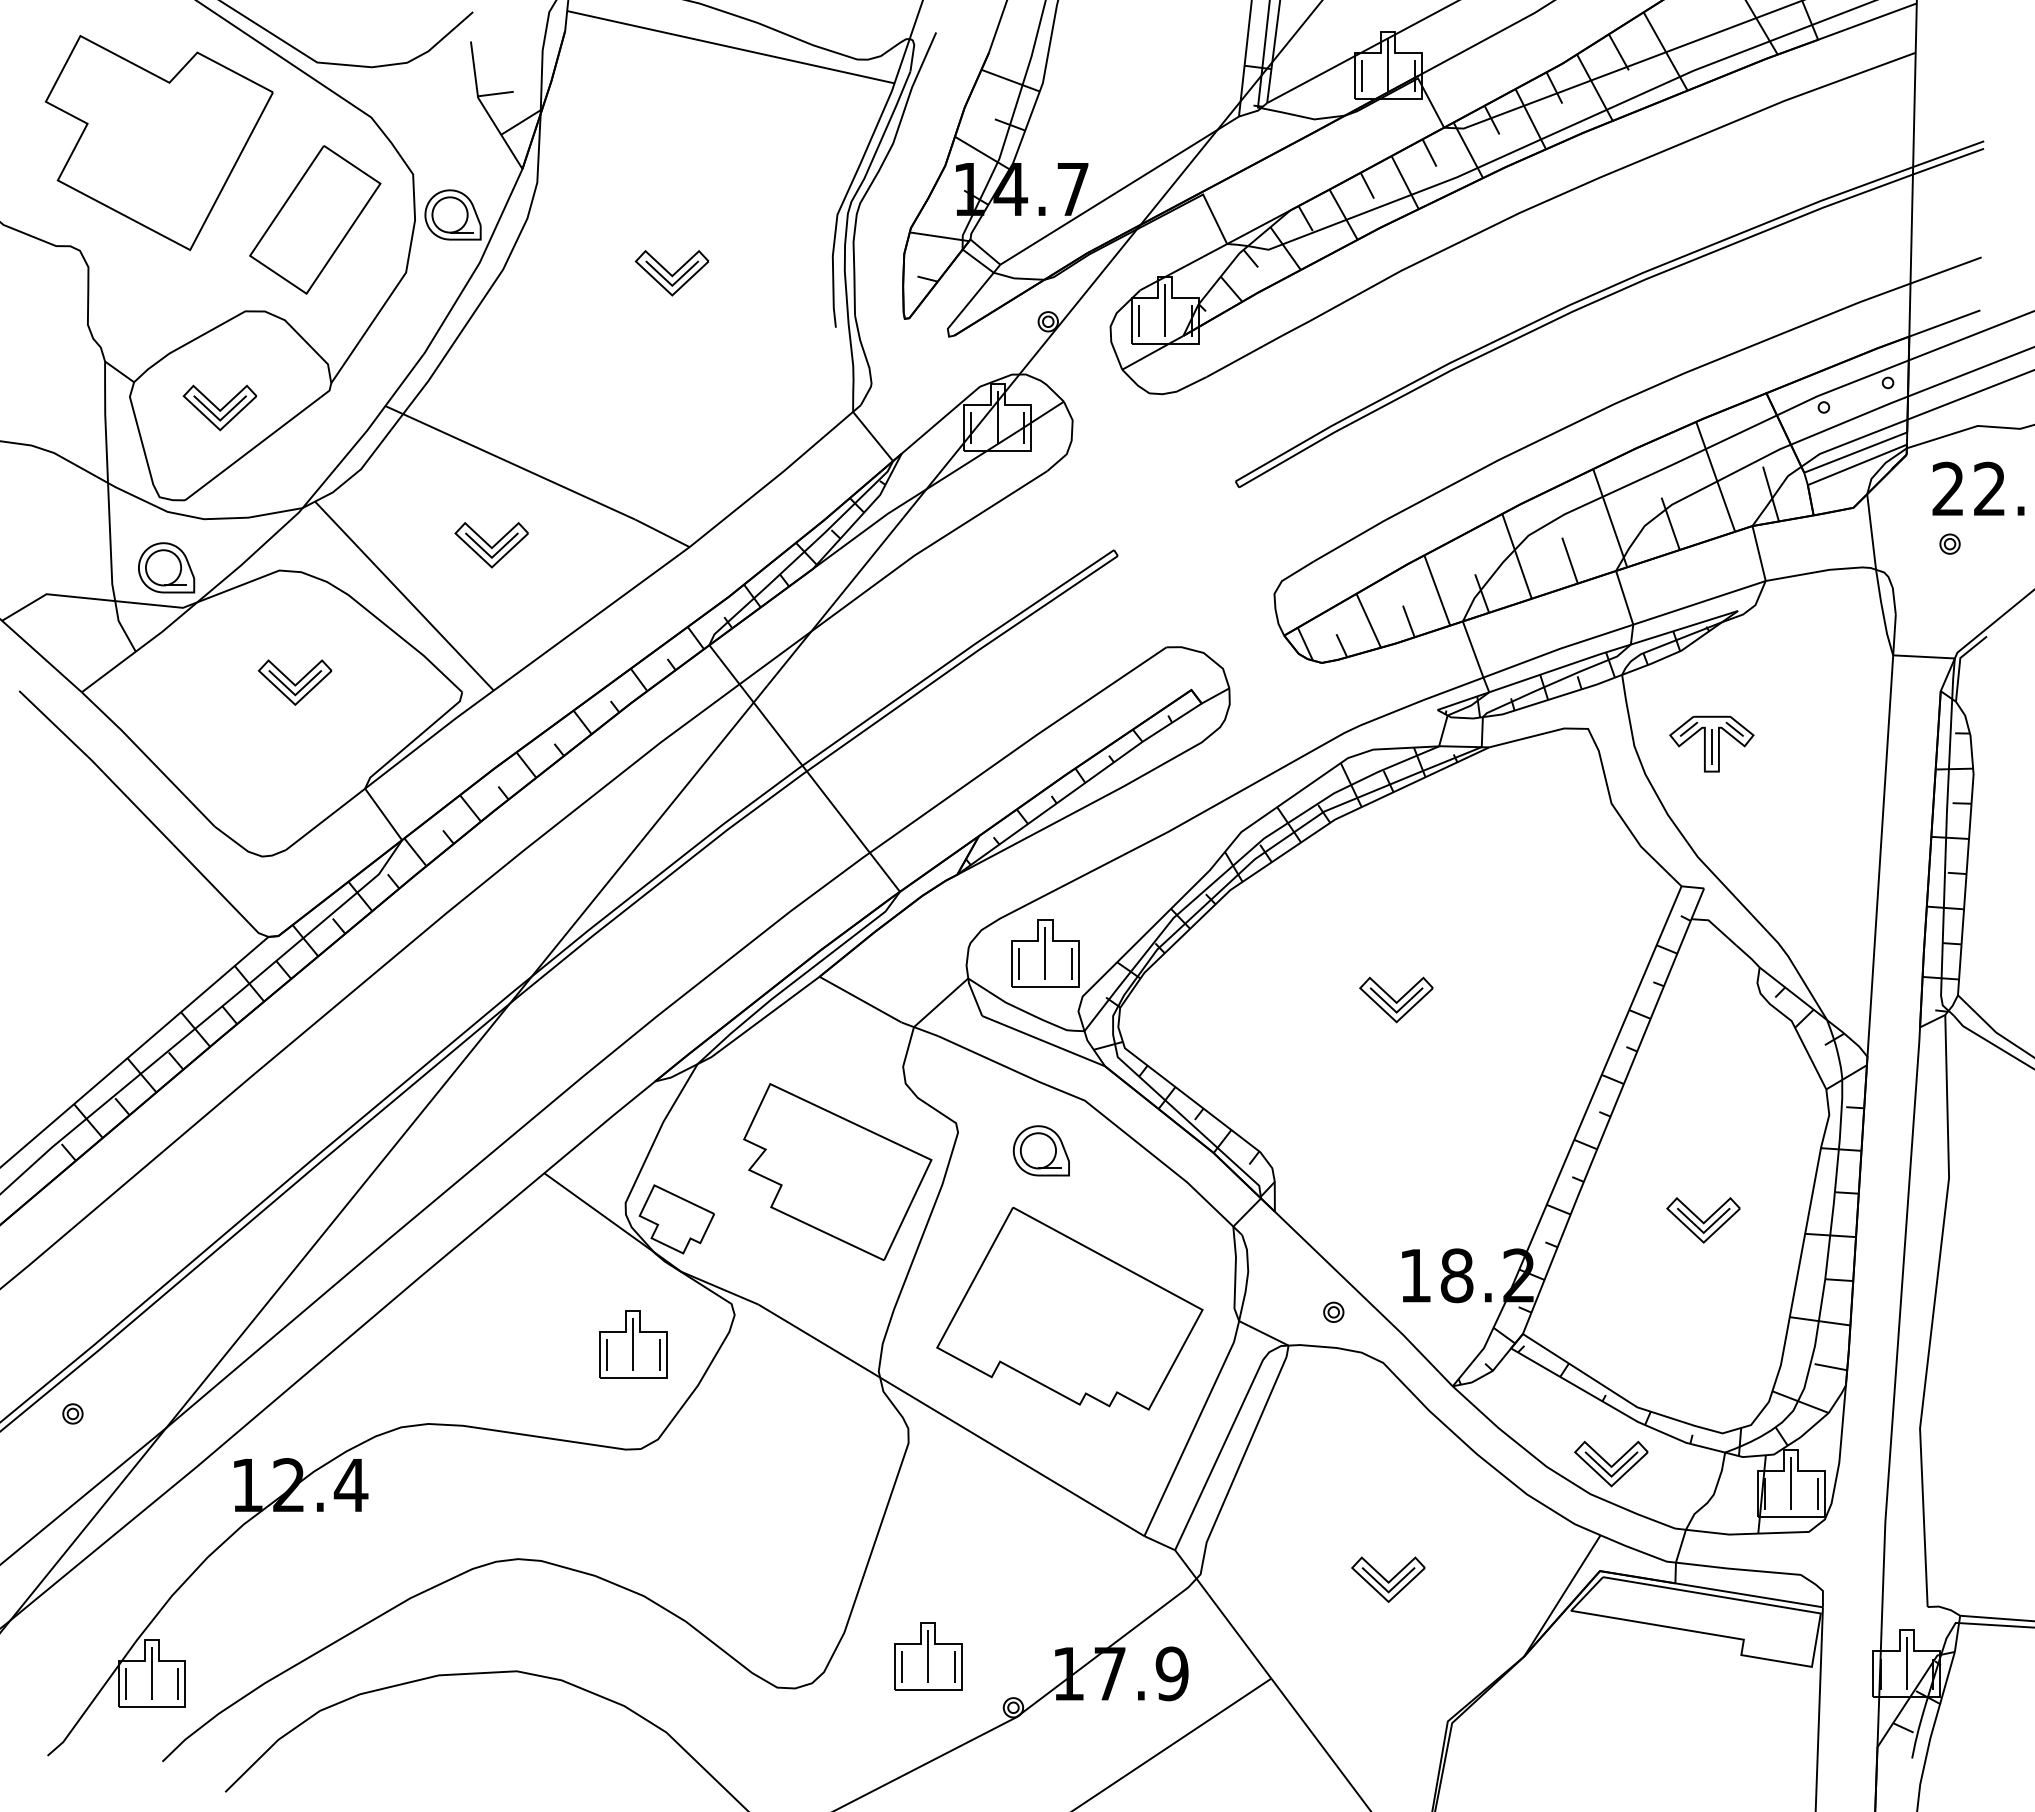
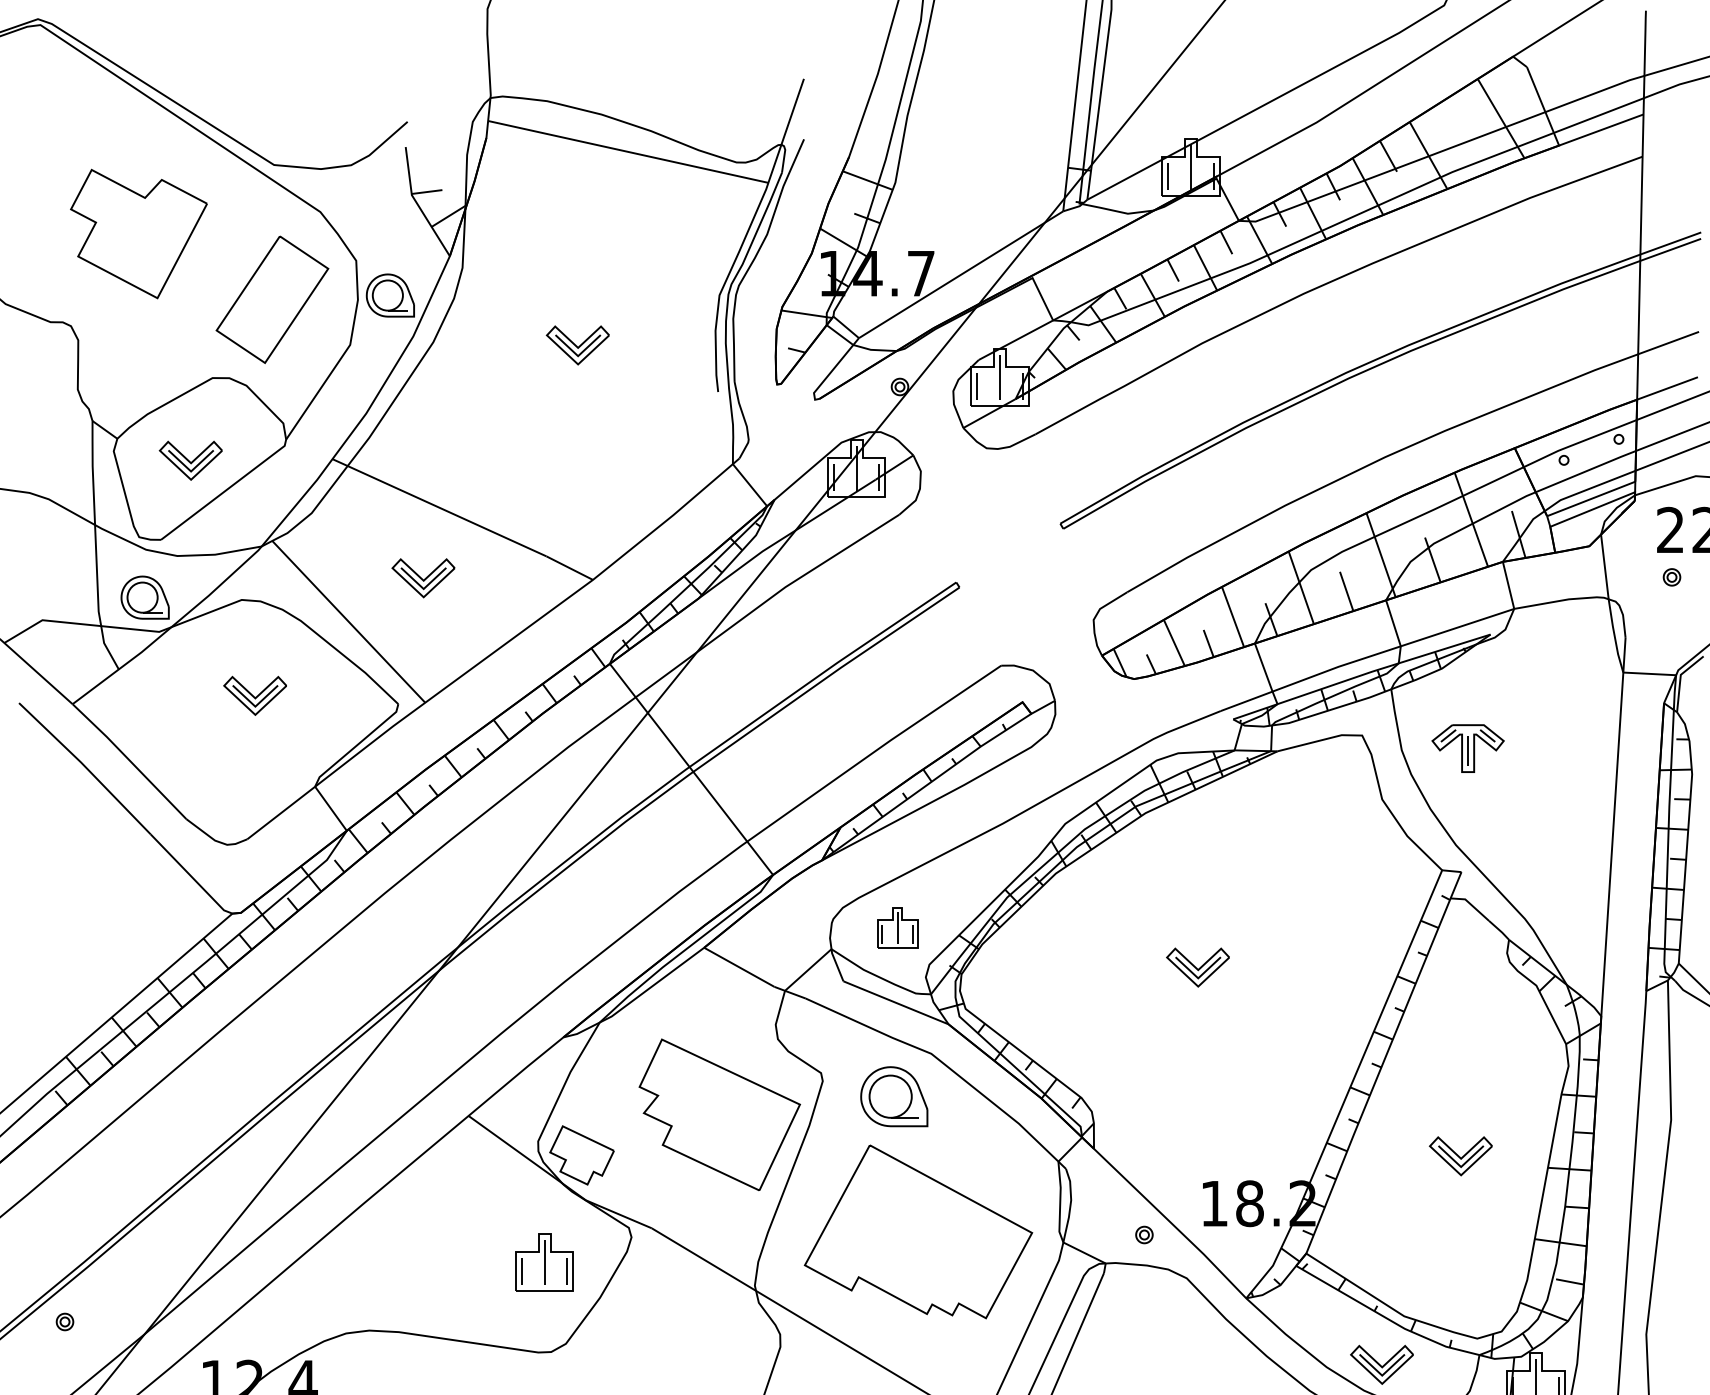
part: (159, 143) -> (139, 234), size x0.7
part: (1045, 953) -> (897, 927), size x0.7
part: (1040, 1150) -> (893, 1096), size x1.4

